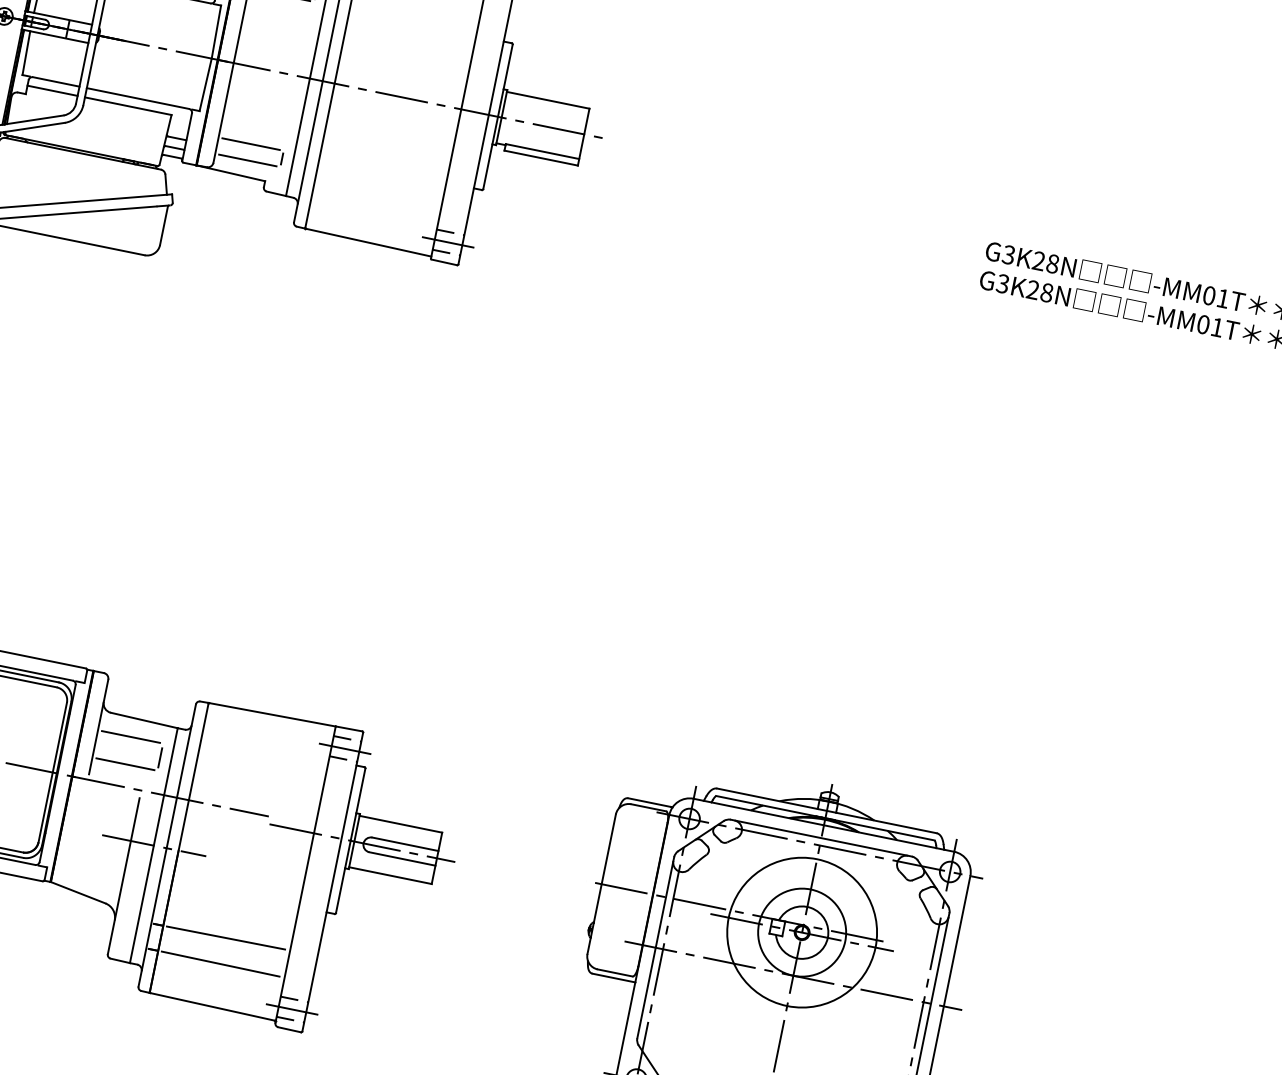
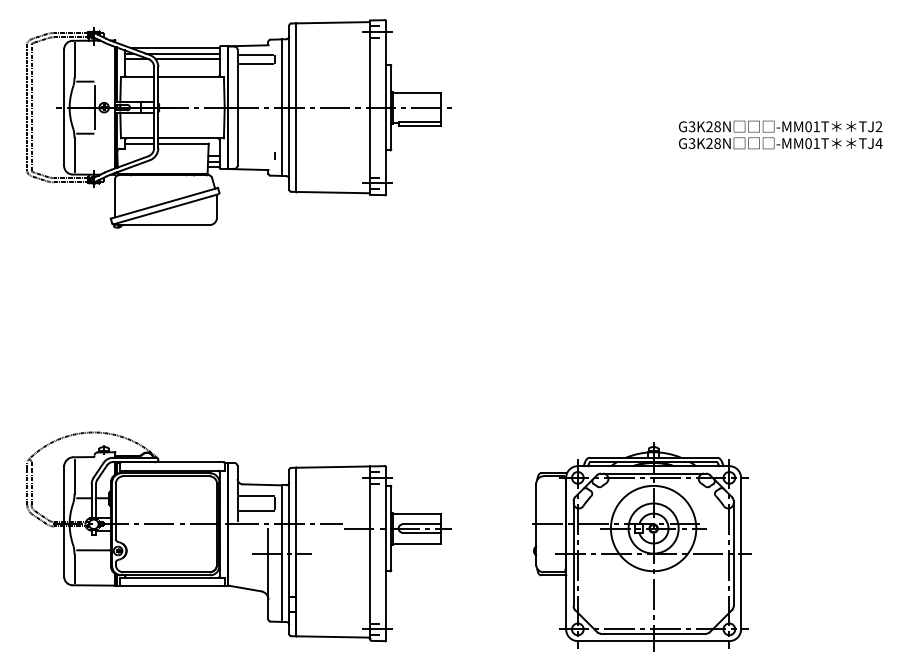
line: (251, 143) -> (256, 150), removed
line: (247, 160) -> (256, 160), removed
line: (226, 937) -> (332, 596), removed
line: (220, 962) -> (332, 611), removed

